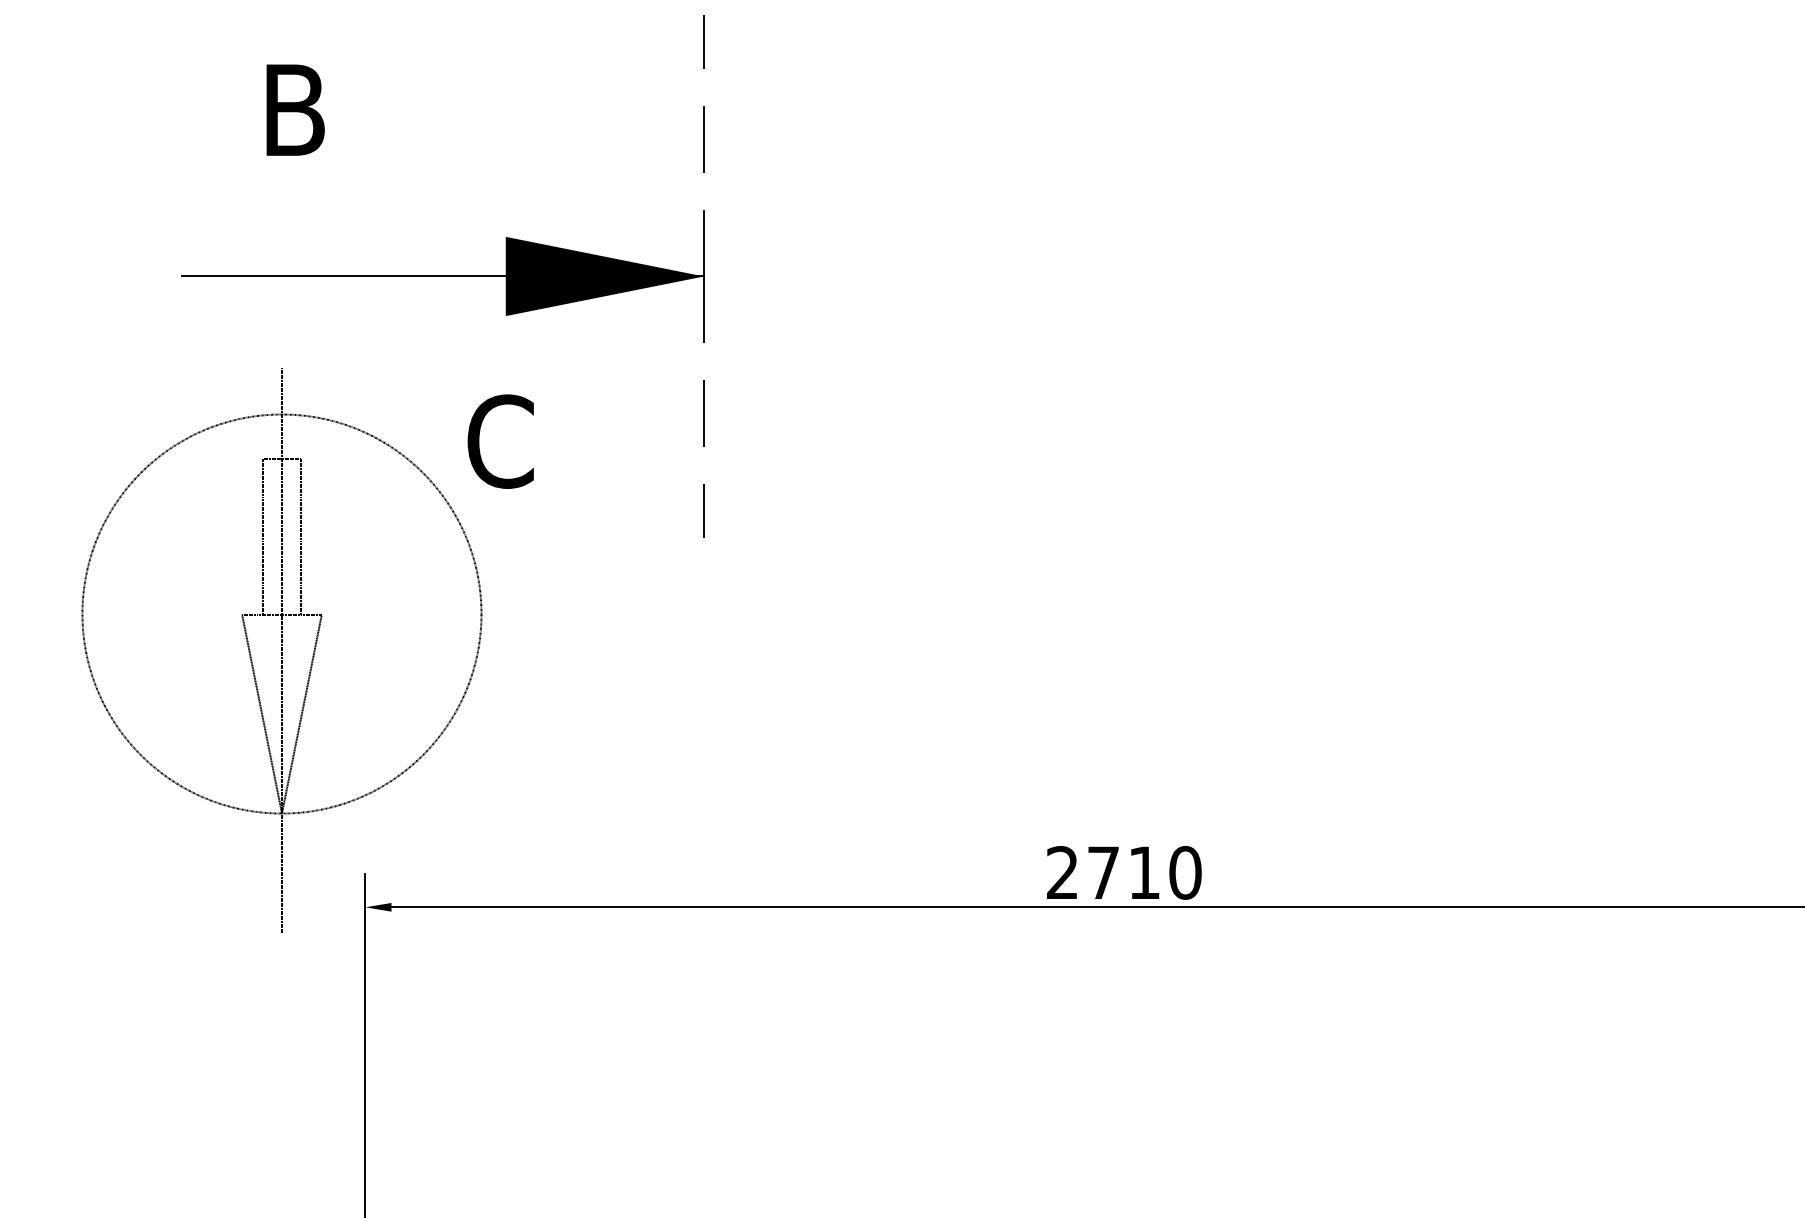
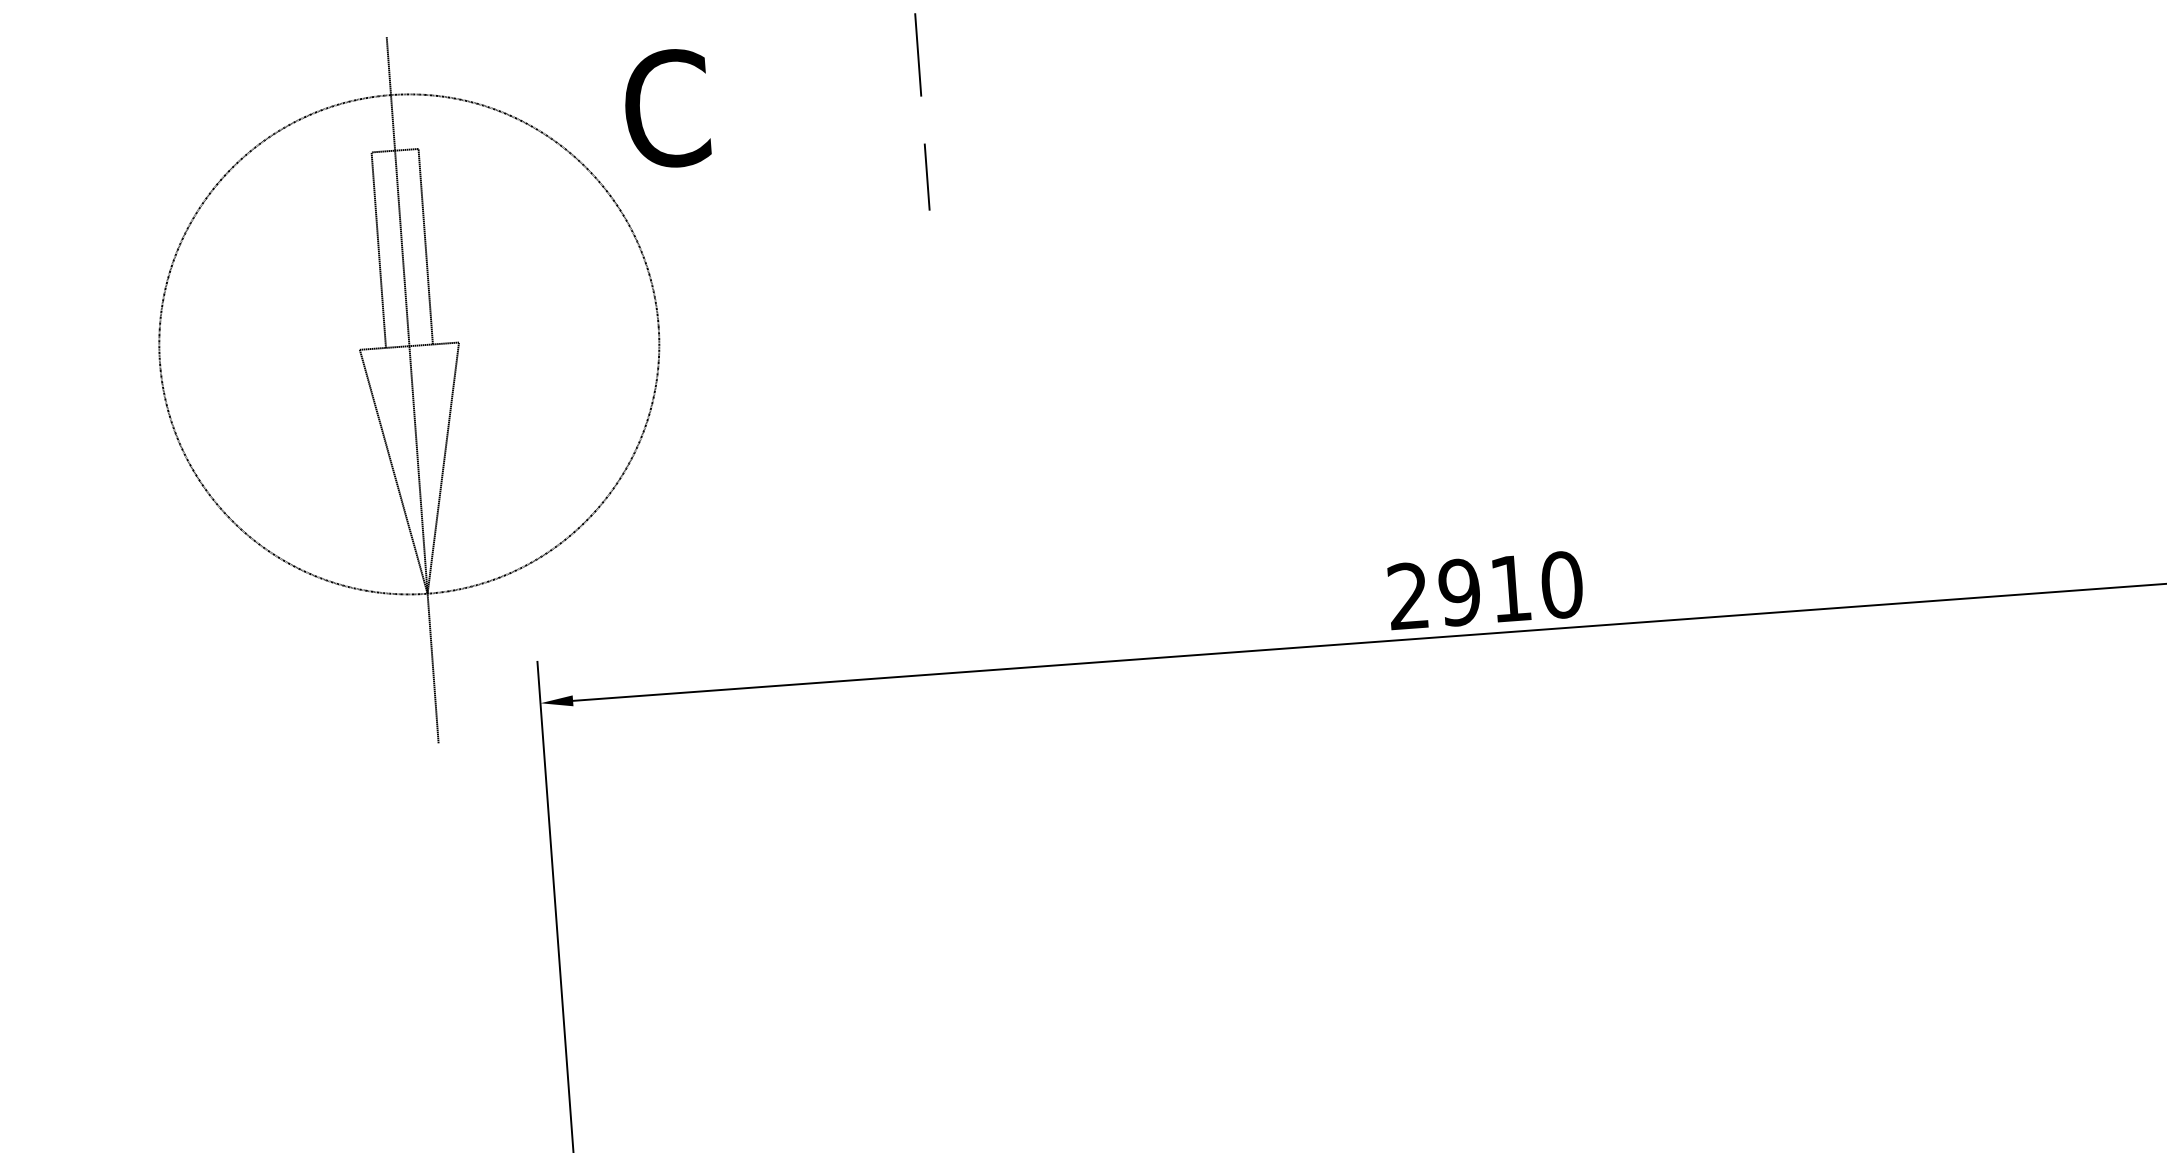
text: (1103, 872) -> (1459, 592), 2710 -> 2910

